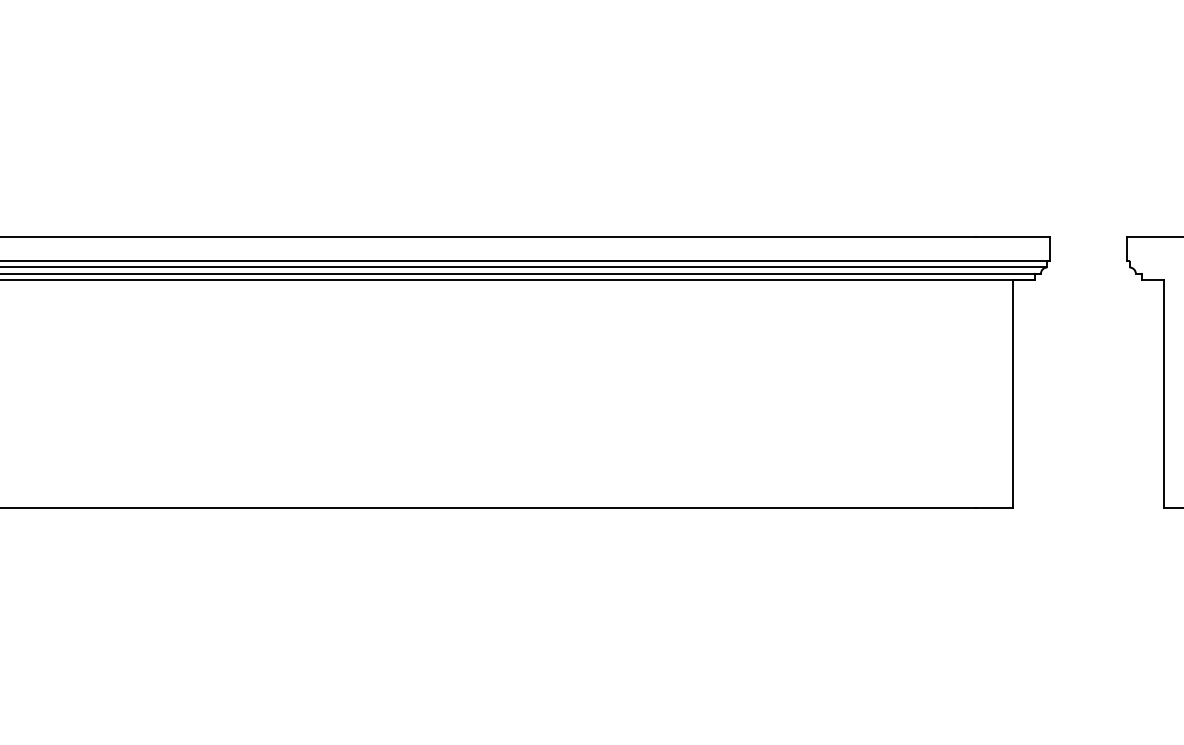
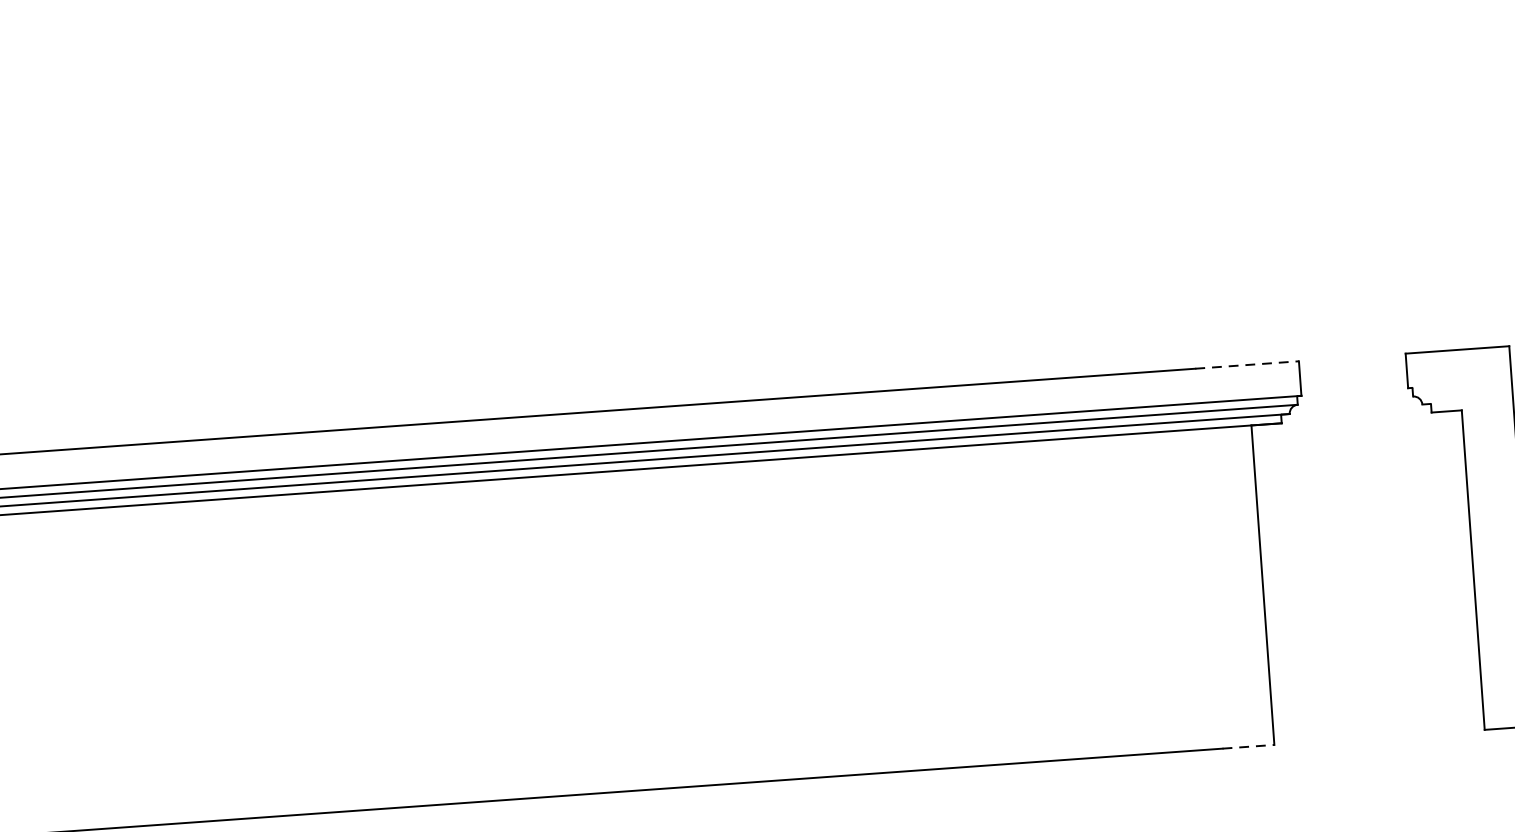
line: (1013, 236) -> (1247, 364), solid -> dashed
line: (994, 508) -> (1248, 746), solid -> dashed

